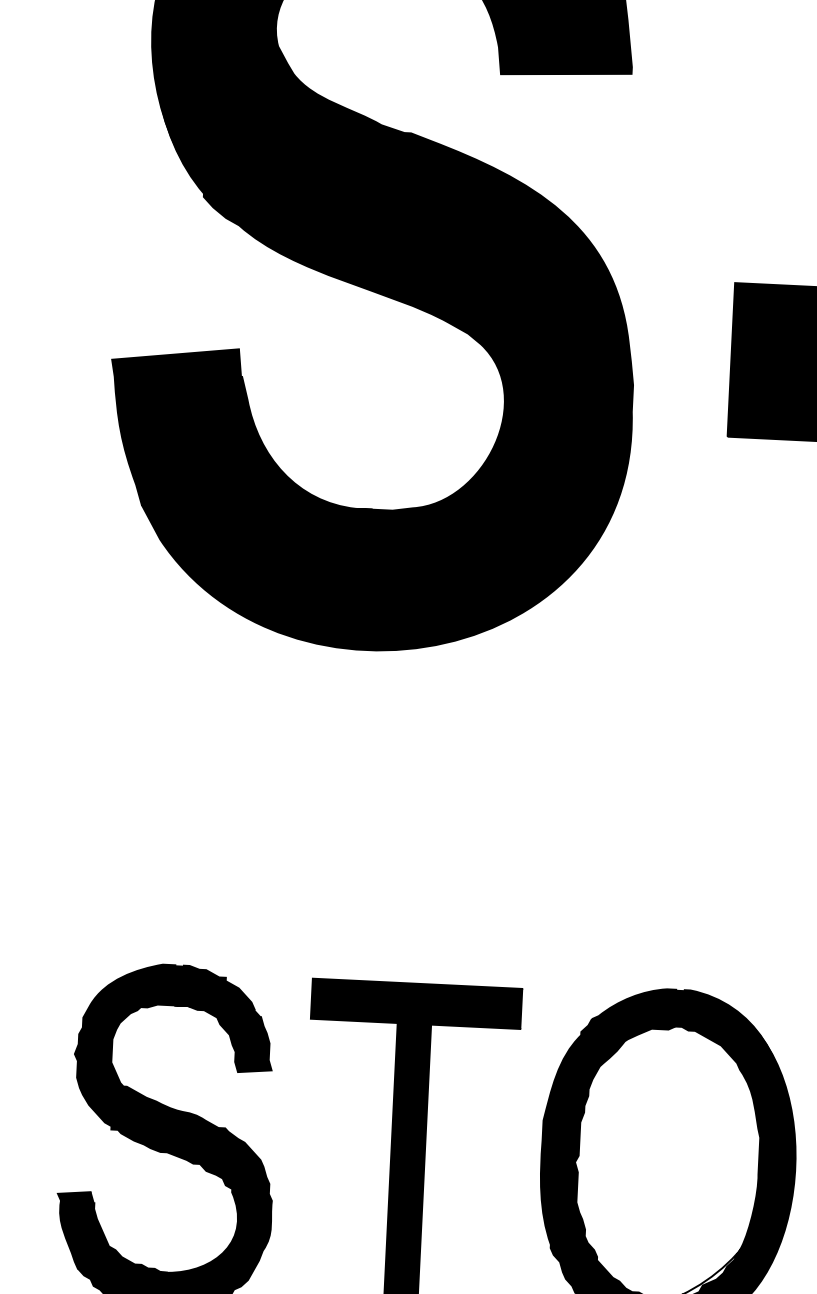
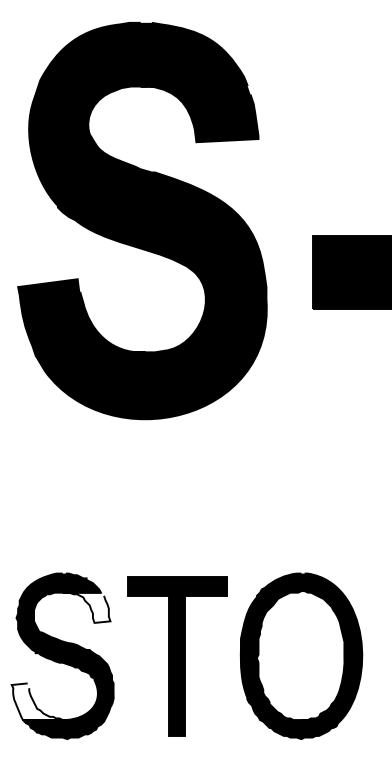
fill: (222, 1038) -> (86, 607), removed
fill: (112, 1231) -> (38, 701), removed

